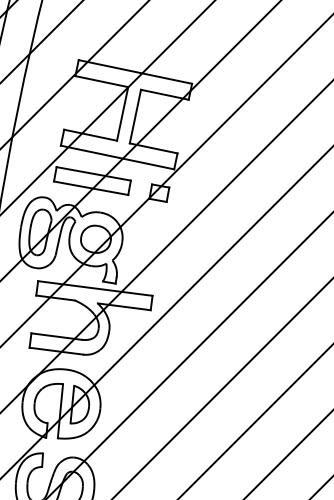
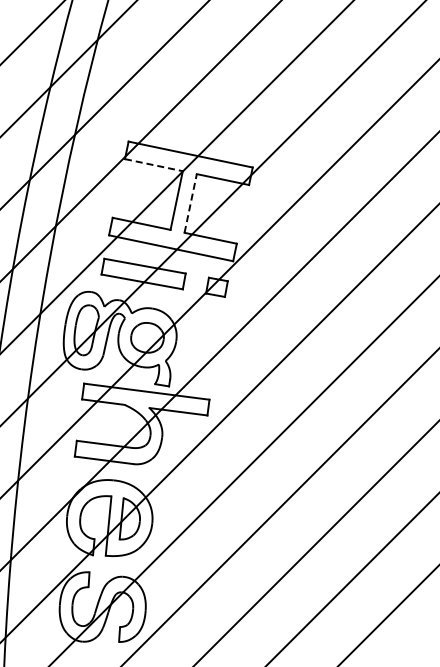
line: (101, 81) -> (153, 165), solid -> dashed
line: (135, 116) -> (190, 203), solid -> dashed

